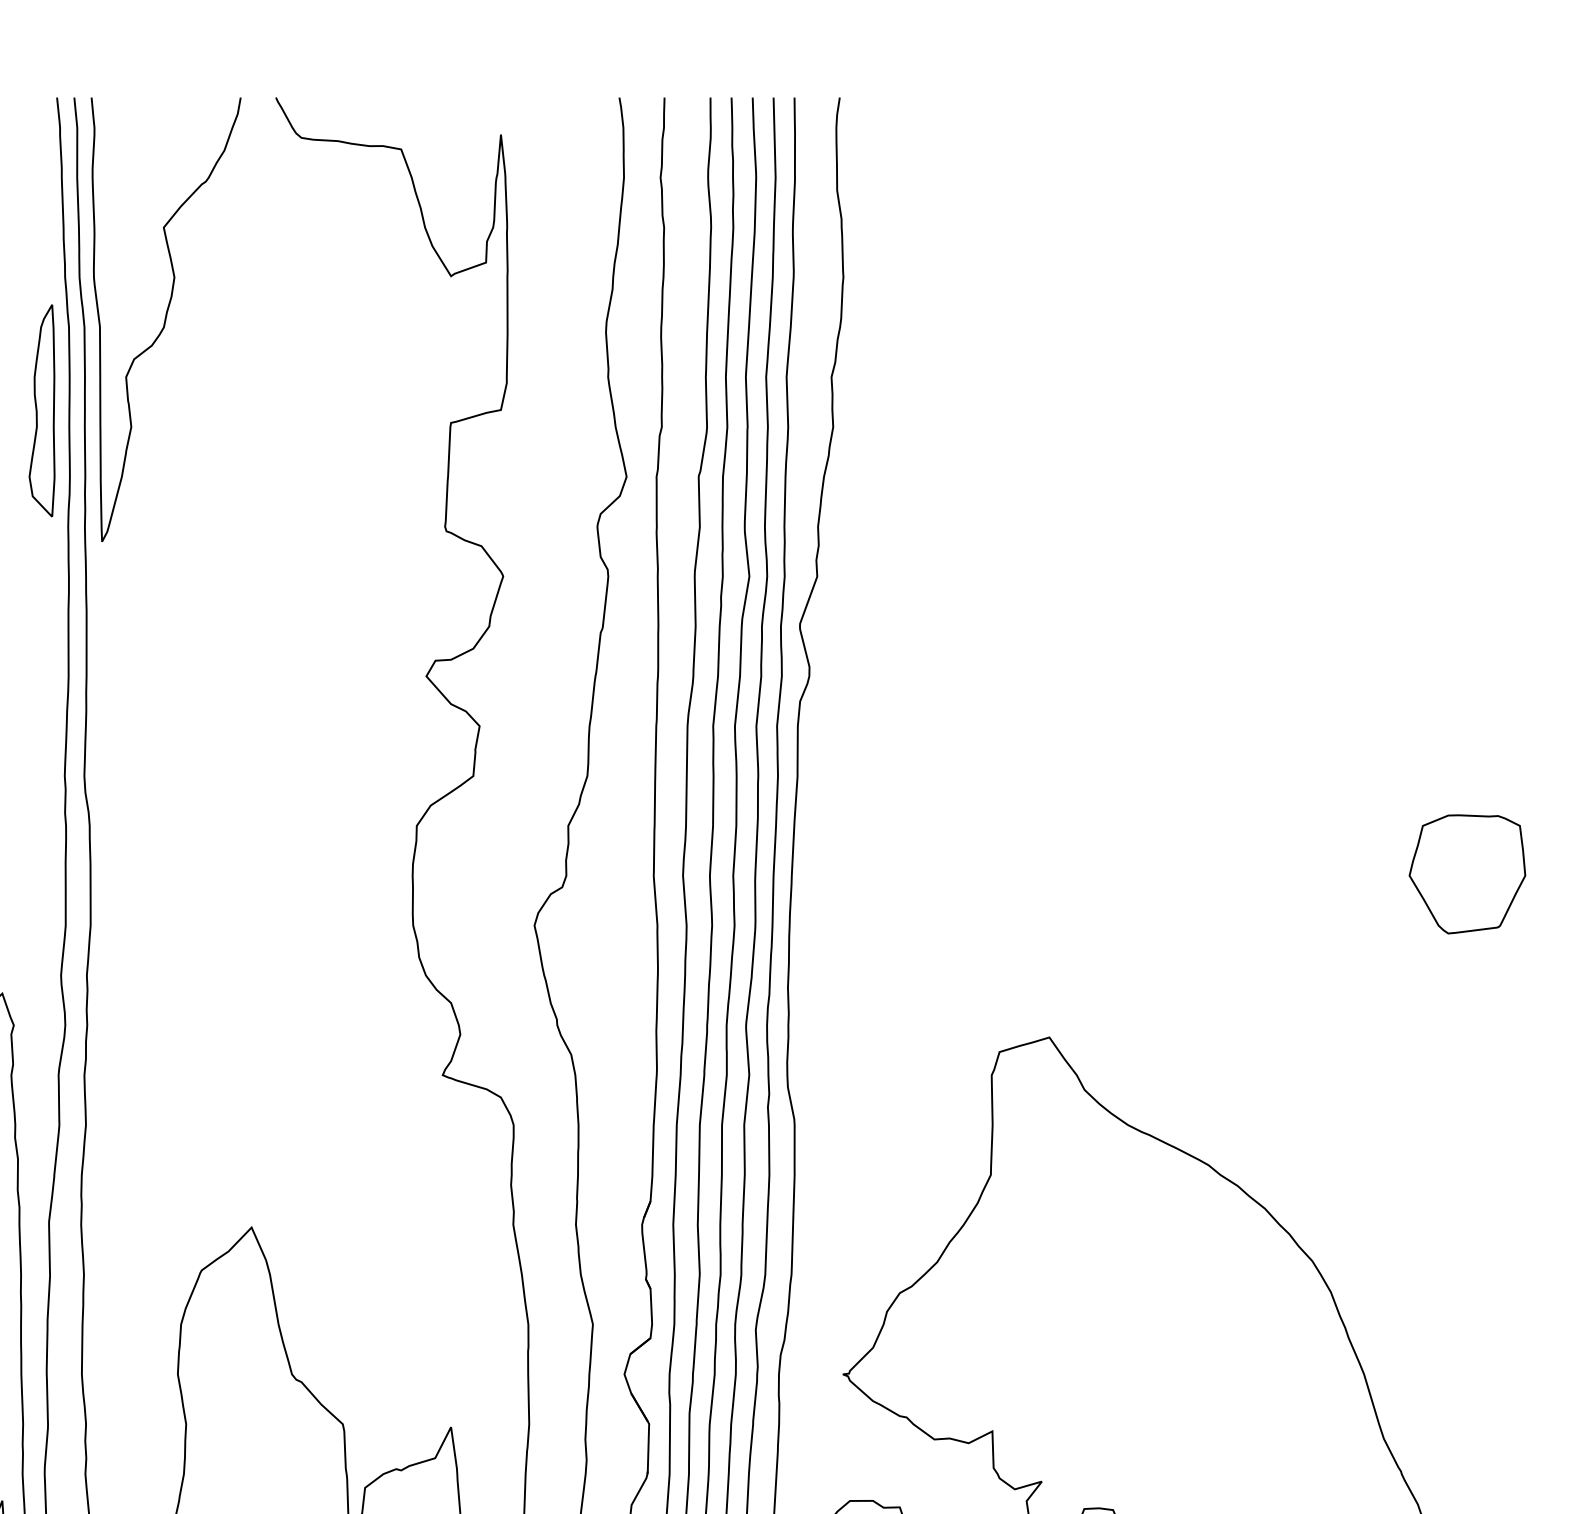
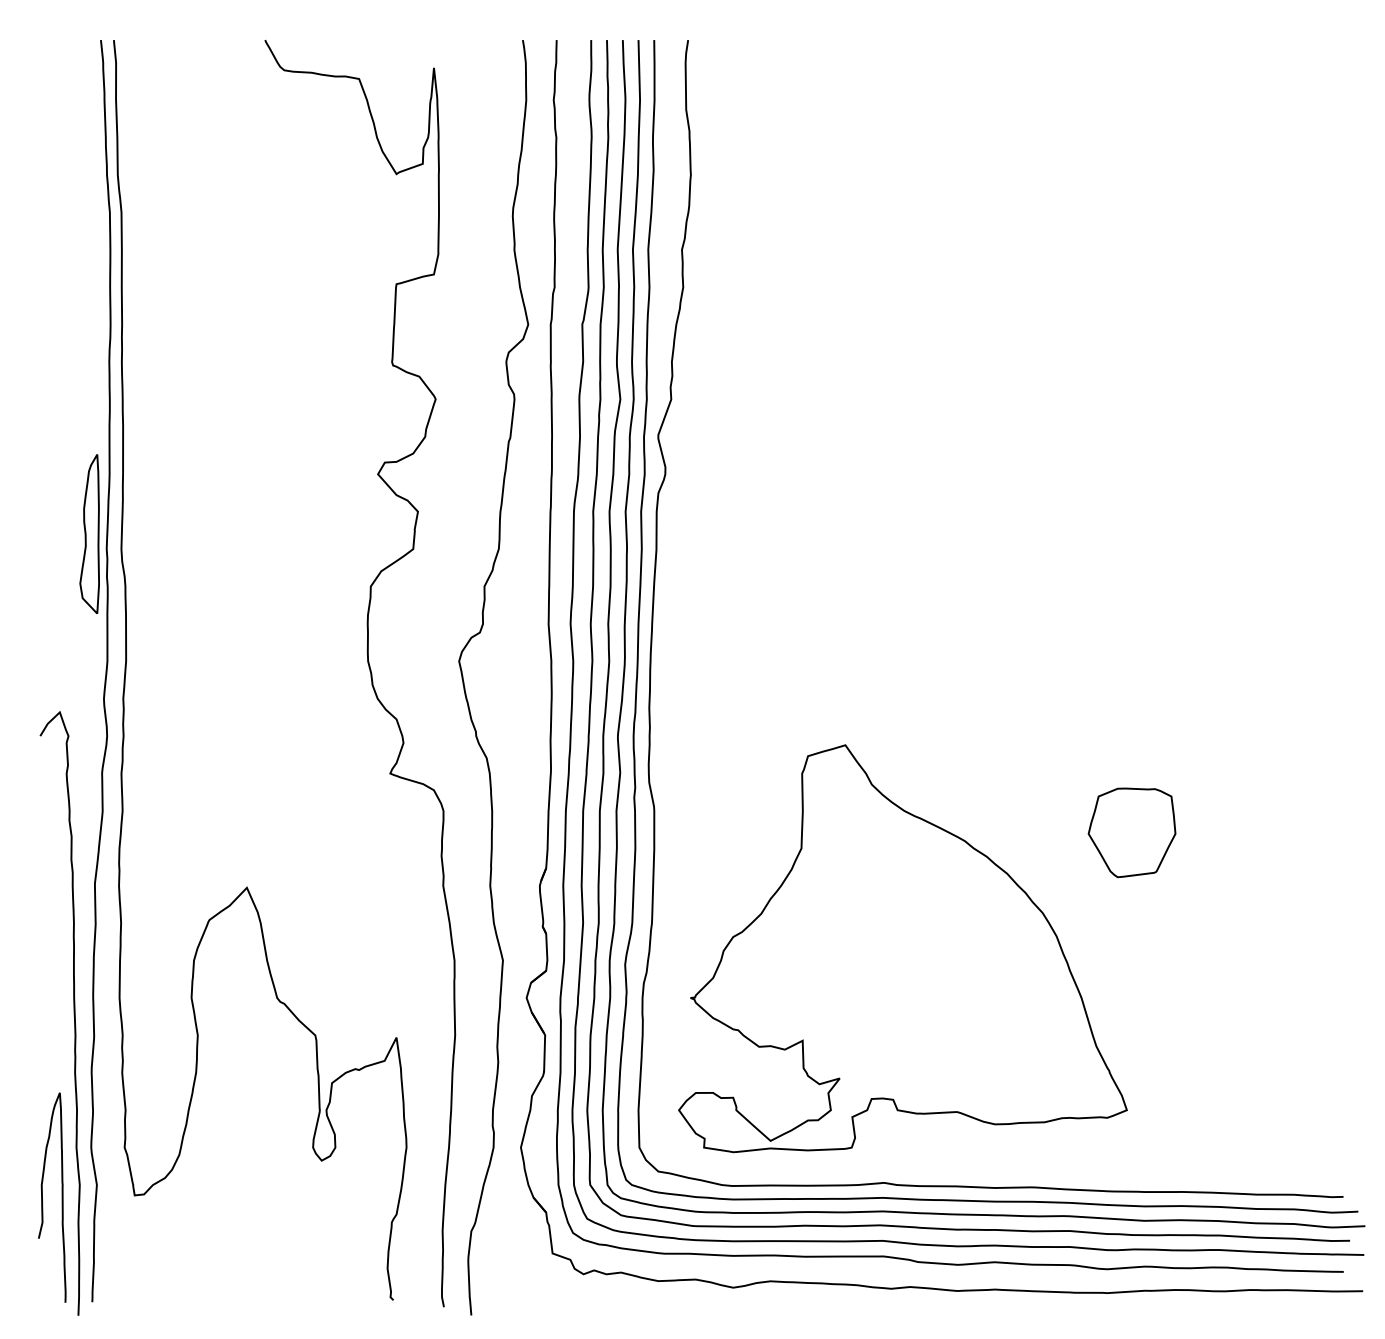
curve: (165, 319) -> (182, 206), removed
part: (41, 410) -> (89, 533), moved
part: (1466, 873) -> (1131, 832), moved

